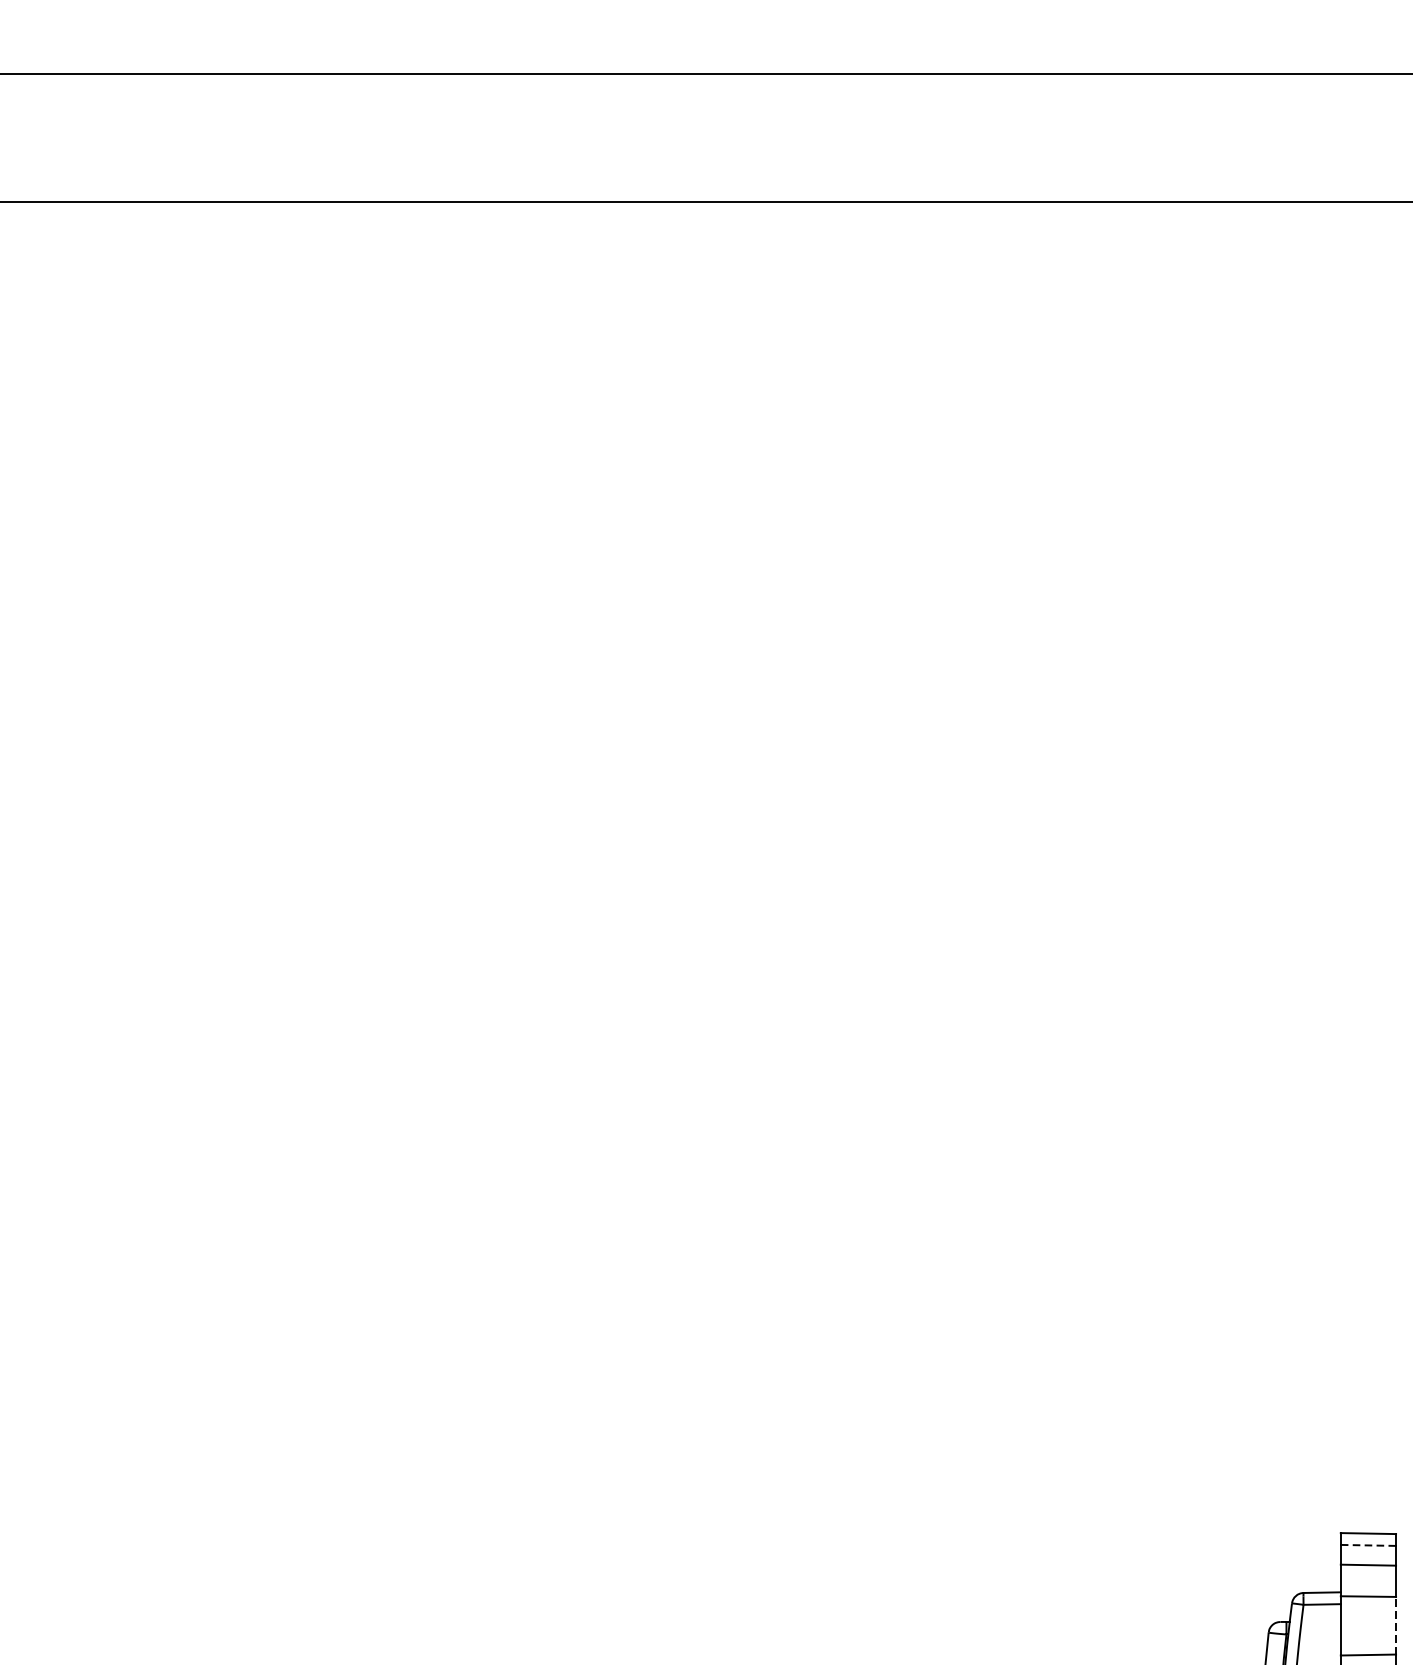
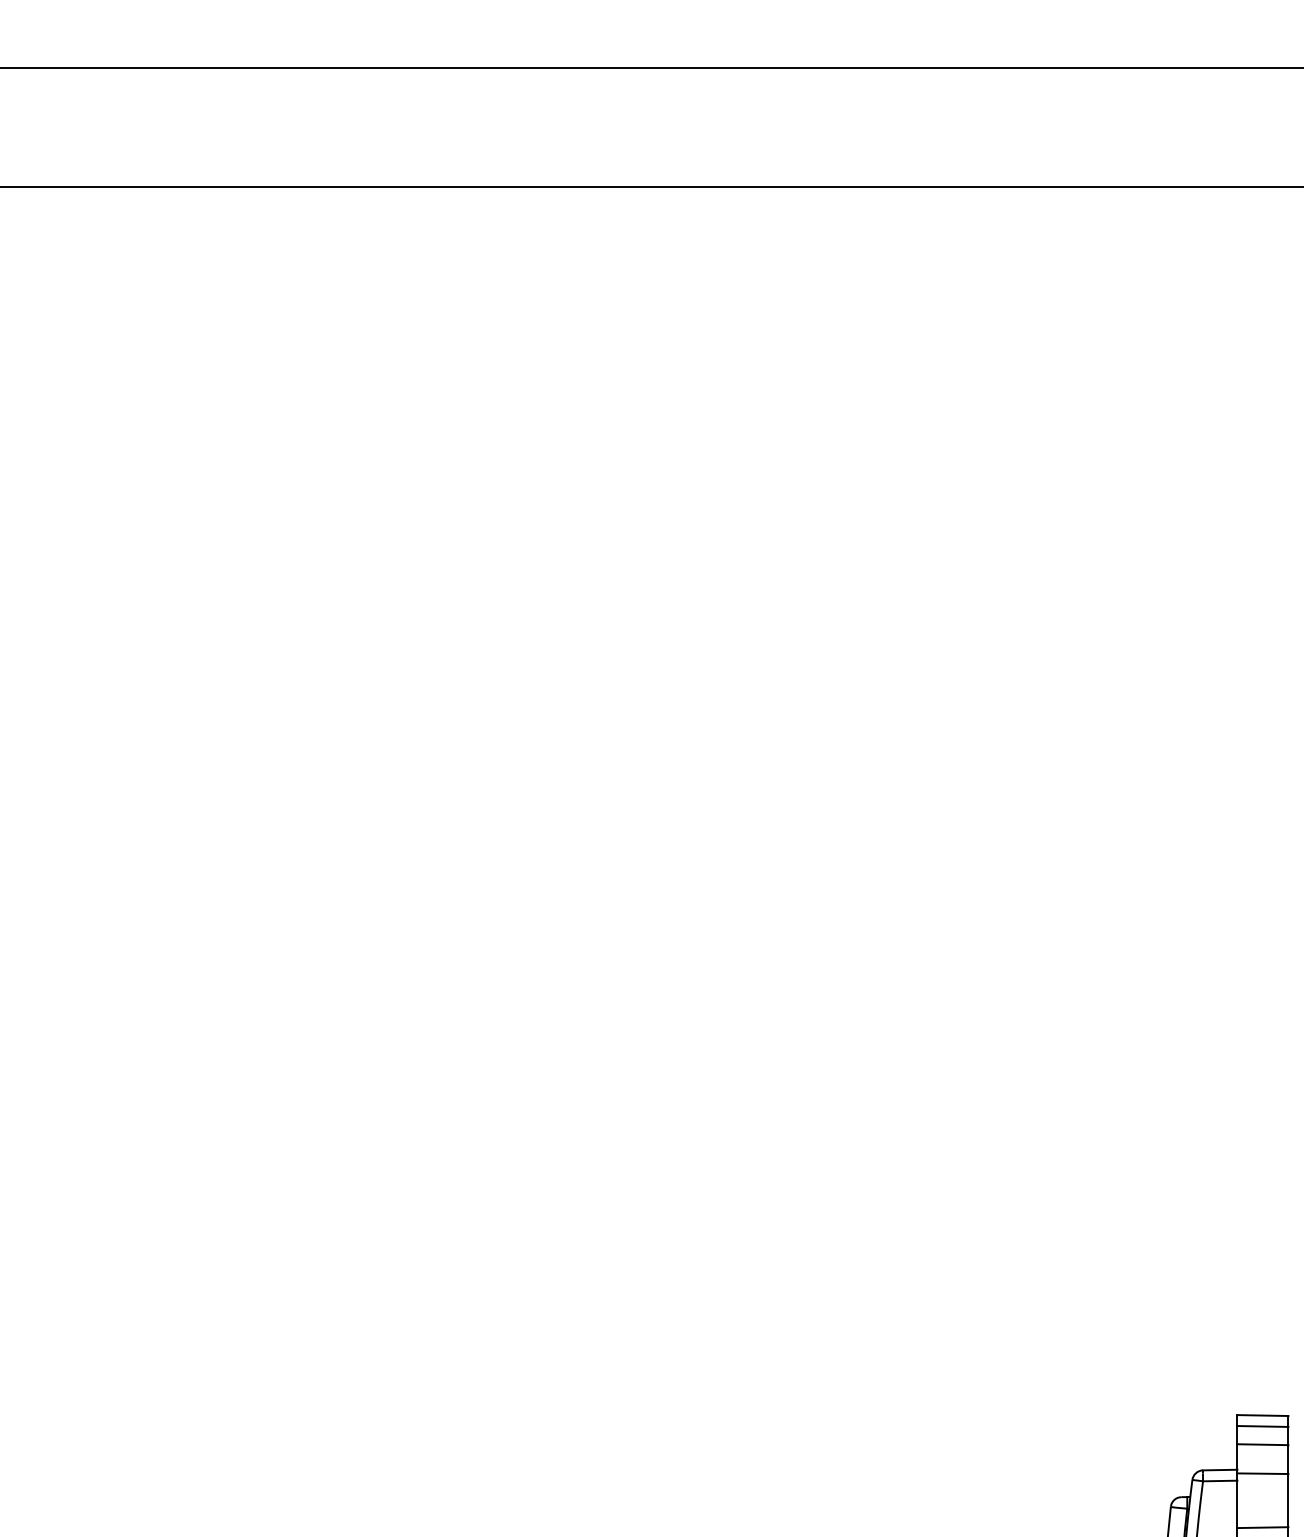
line: (1367, 1545) -> (1262, 1426), dashed -> solid
line: (1396, 1625) -> (1288, 1500), dashed -> solid

